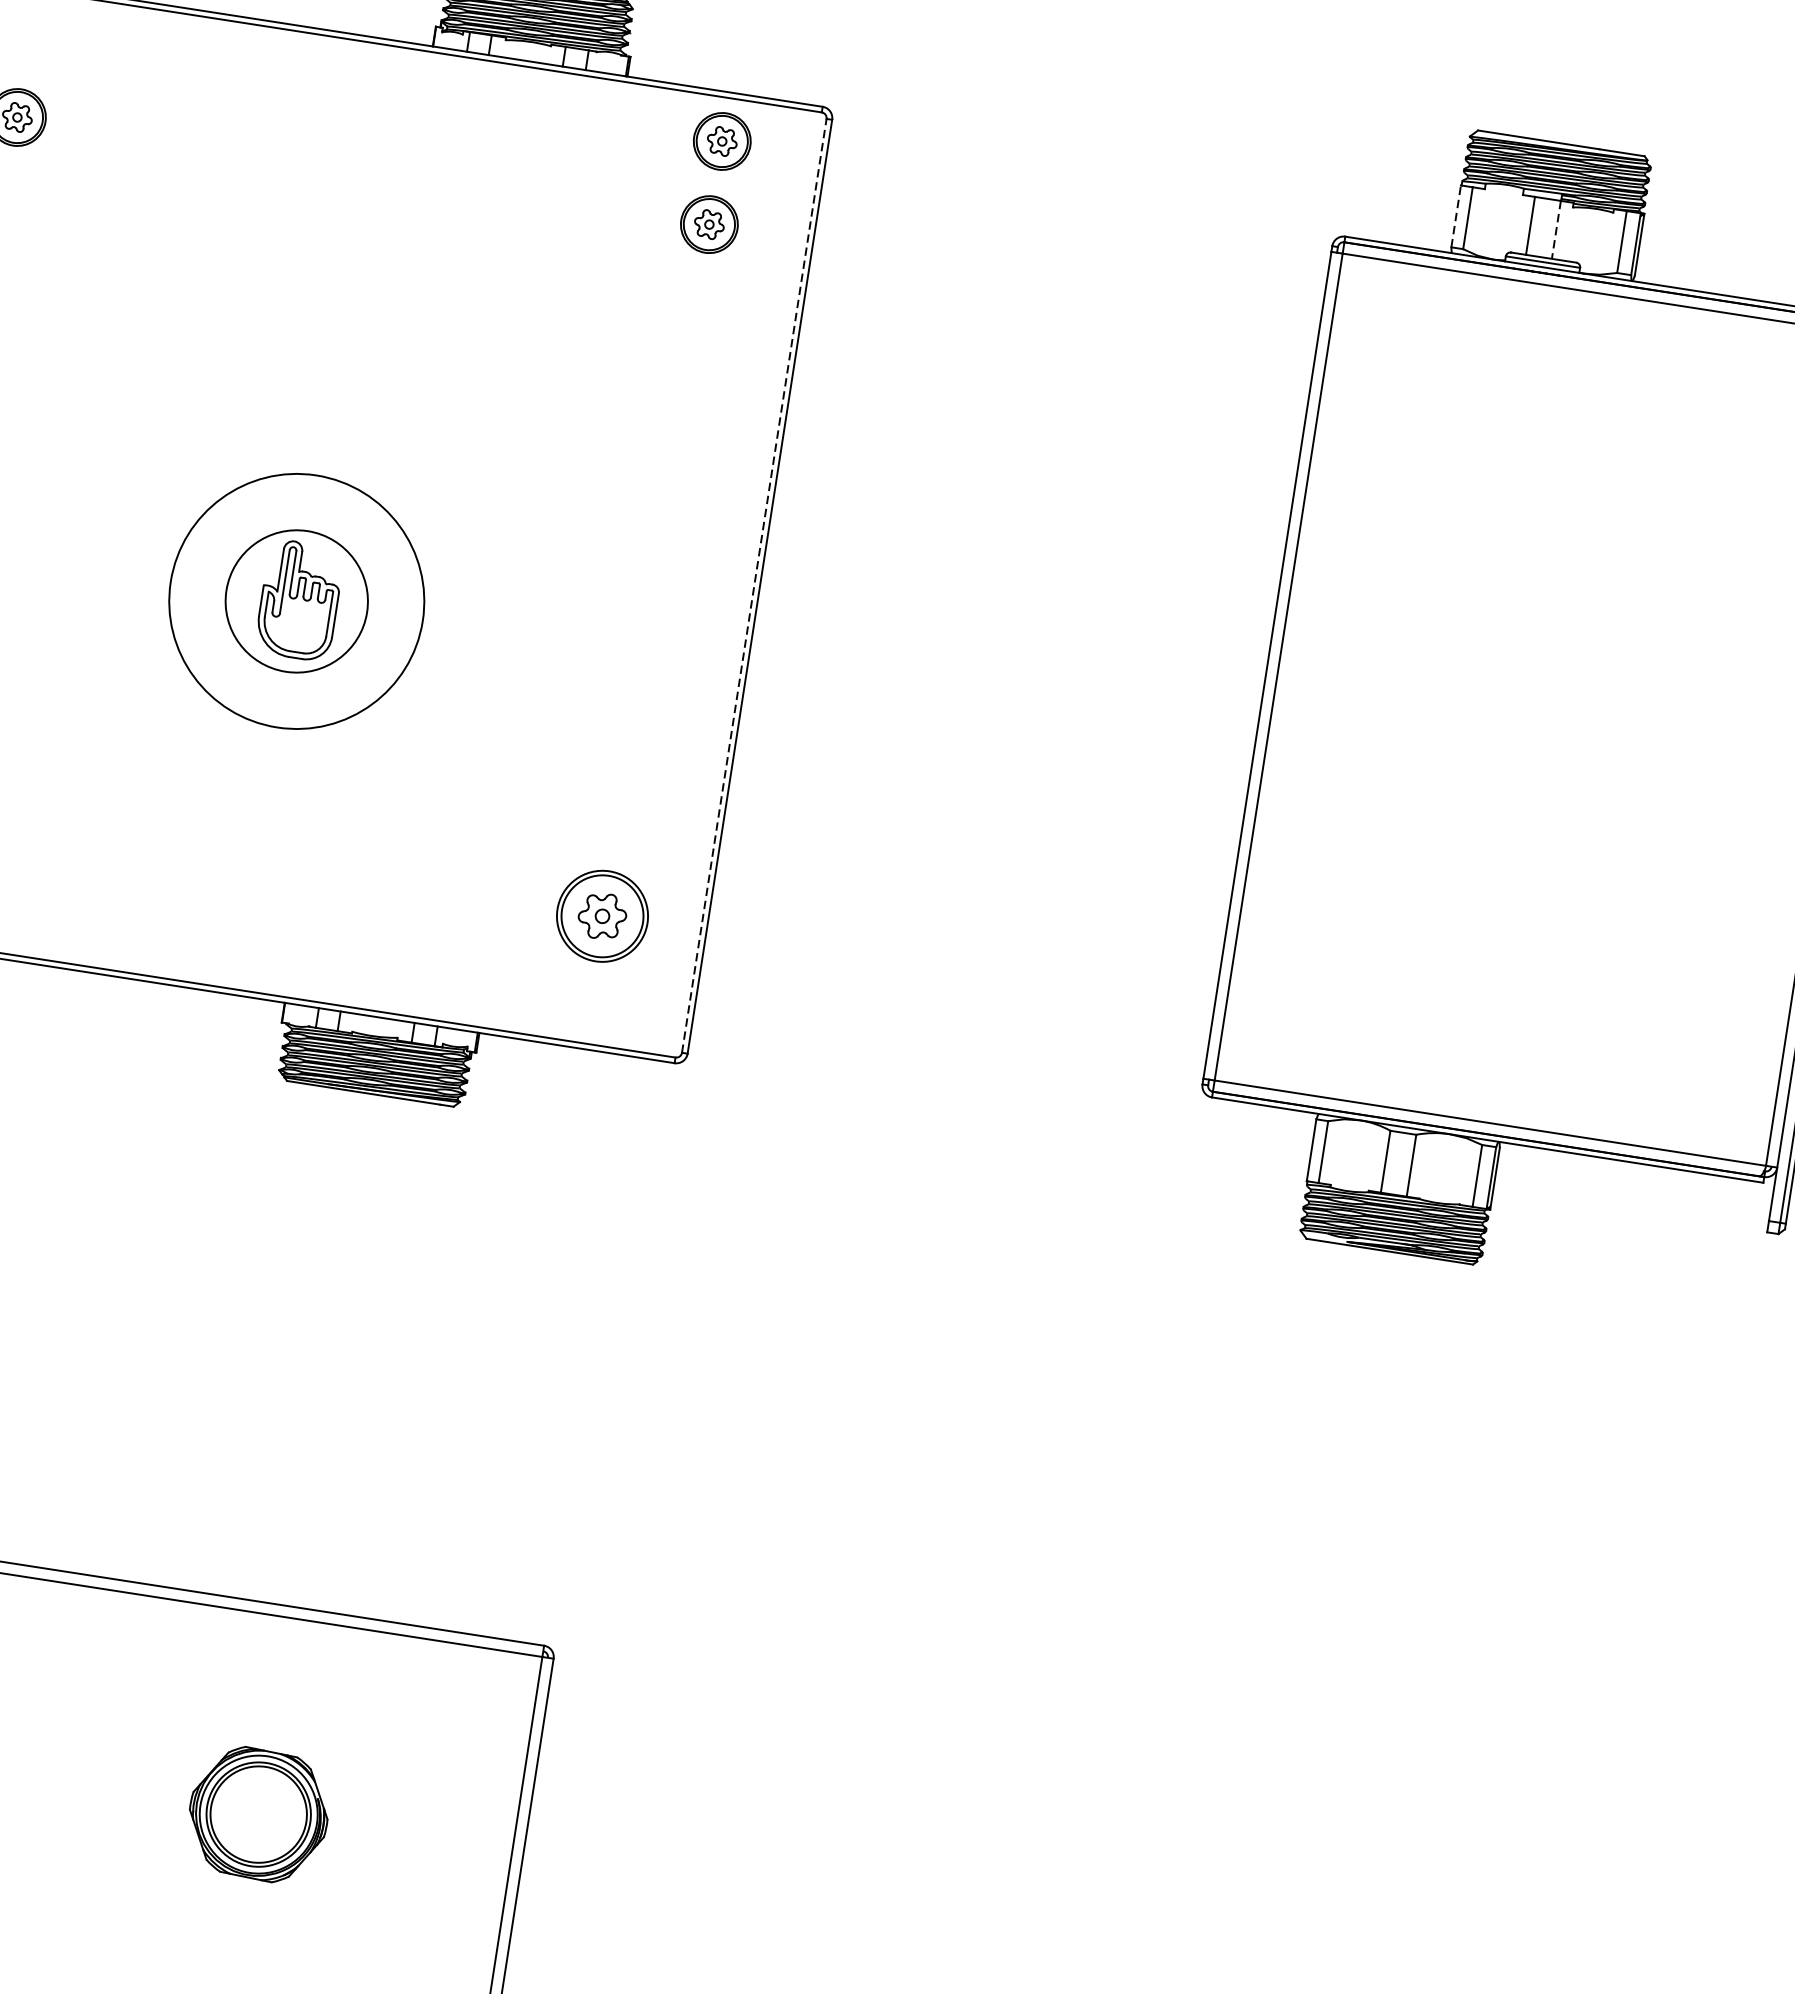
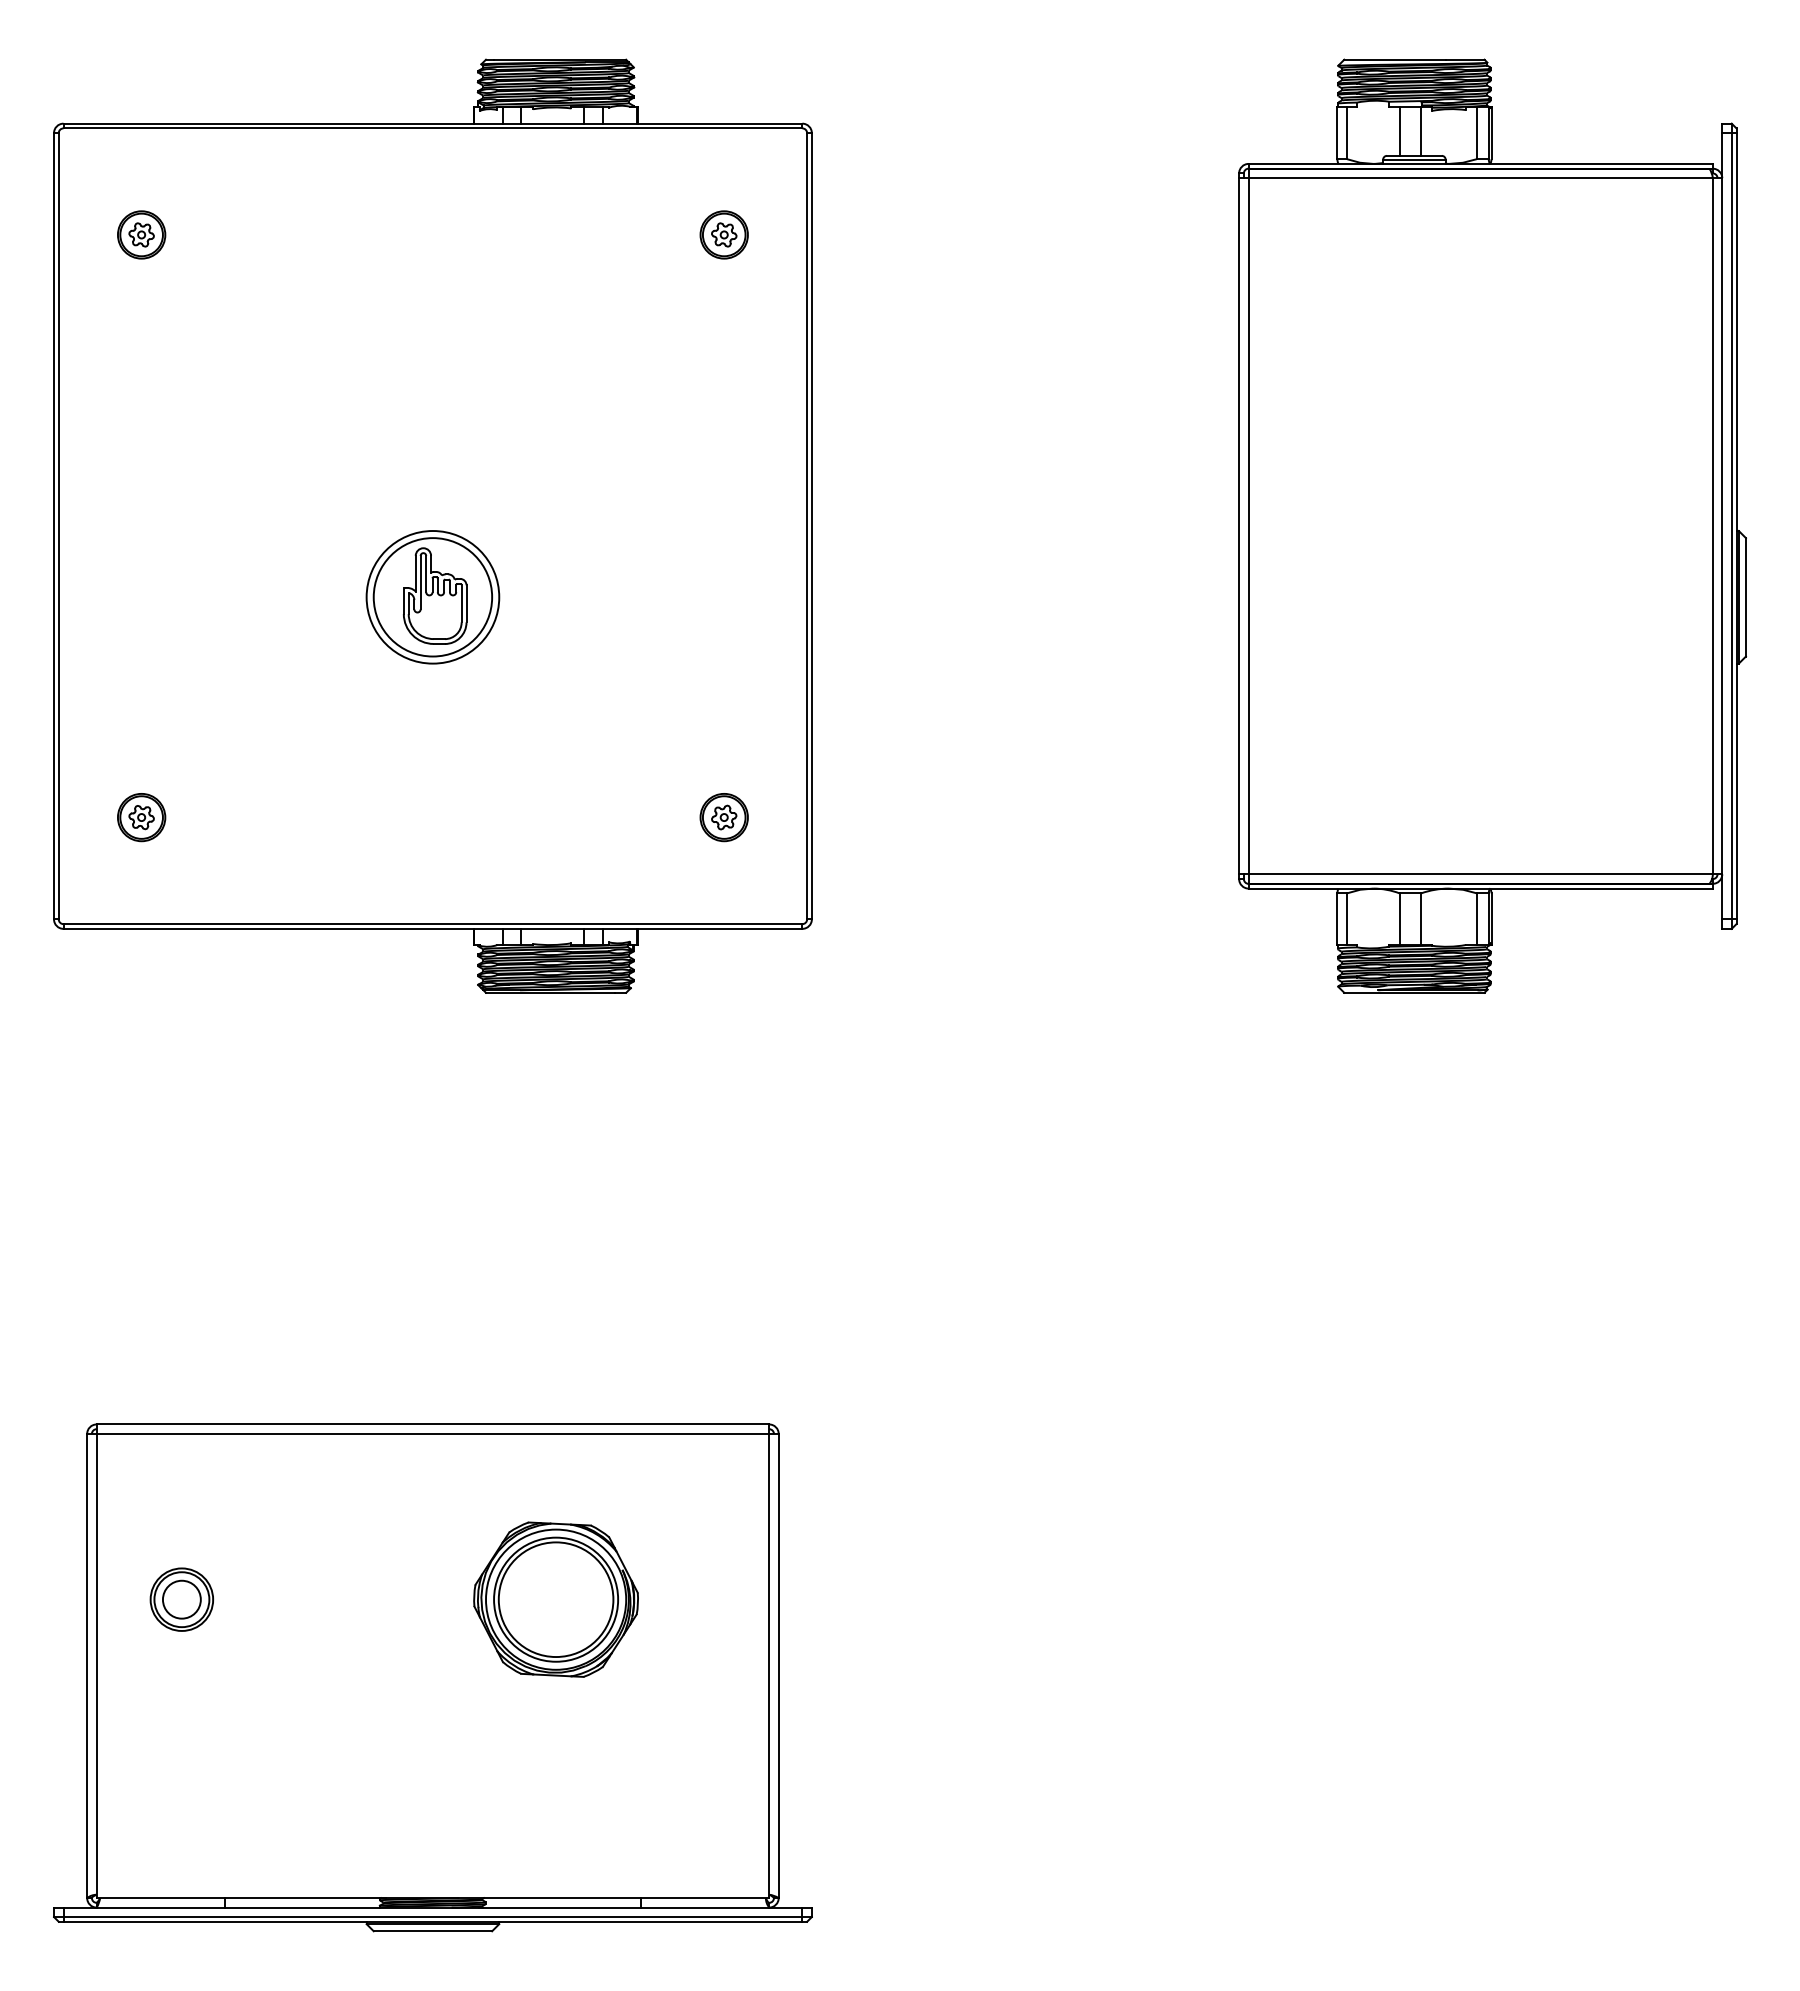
part: (721, 140) -> (723, 164), removed
line: (1456, 215) -> (1337, 132), dashed -> solid
line: (1556, 229) -> (1421, 131), dashed -> solid
line: (754, 585) -> (807, 525), dashed -> solid
circle: (296, 601) -> (432, 597), size x0.62
part: (601, 916) -> (723, 817), size x0.62
part: (258, 1814) -> (555, 1599), size x1.43

